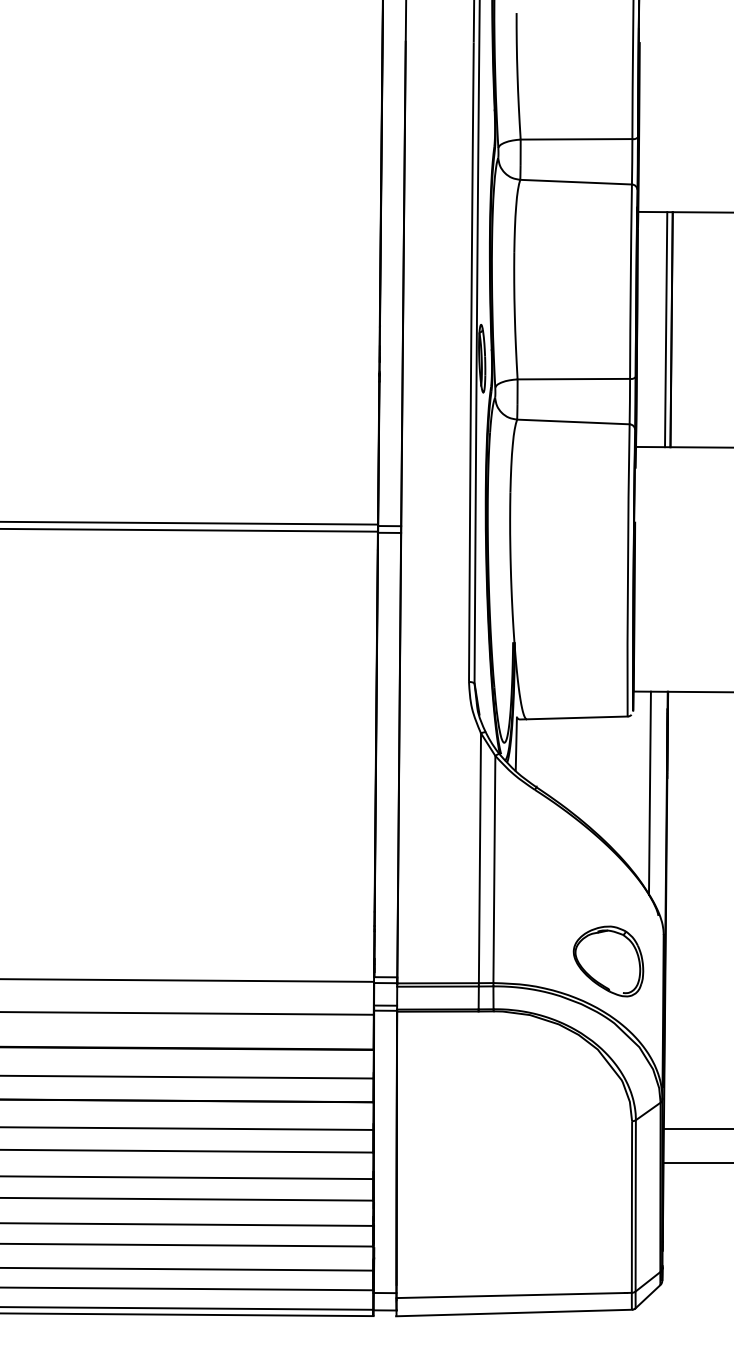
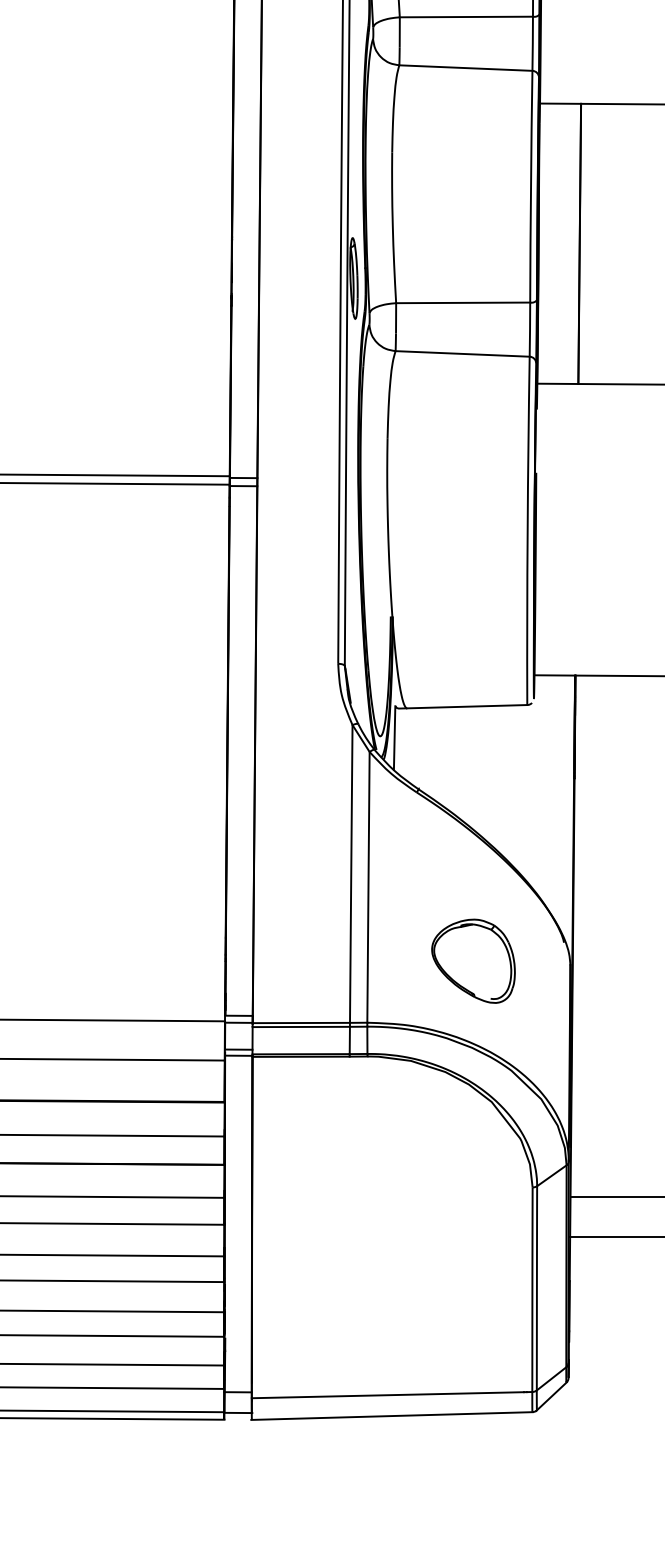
line: (666, 329) -> (573, 243), removed
line: (649, 793) -> (553, 796), removed
part: (608, 961) -> (473, 961), moved

